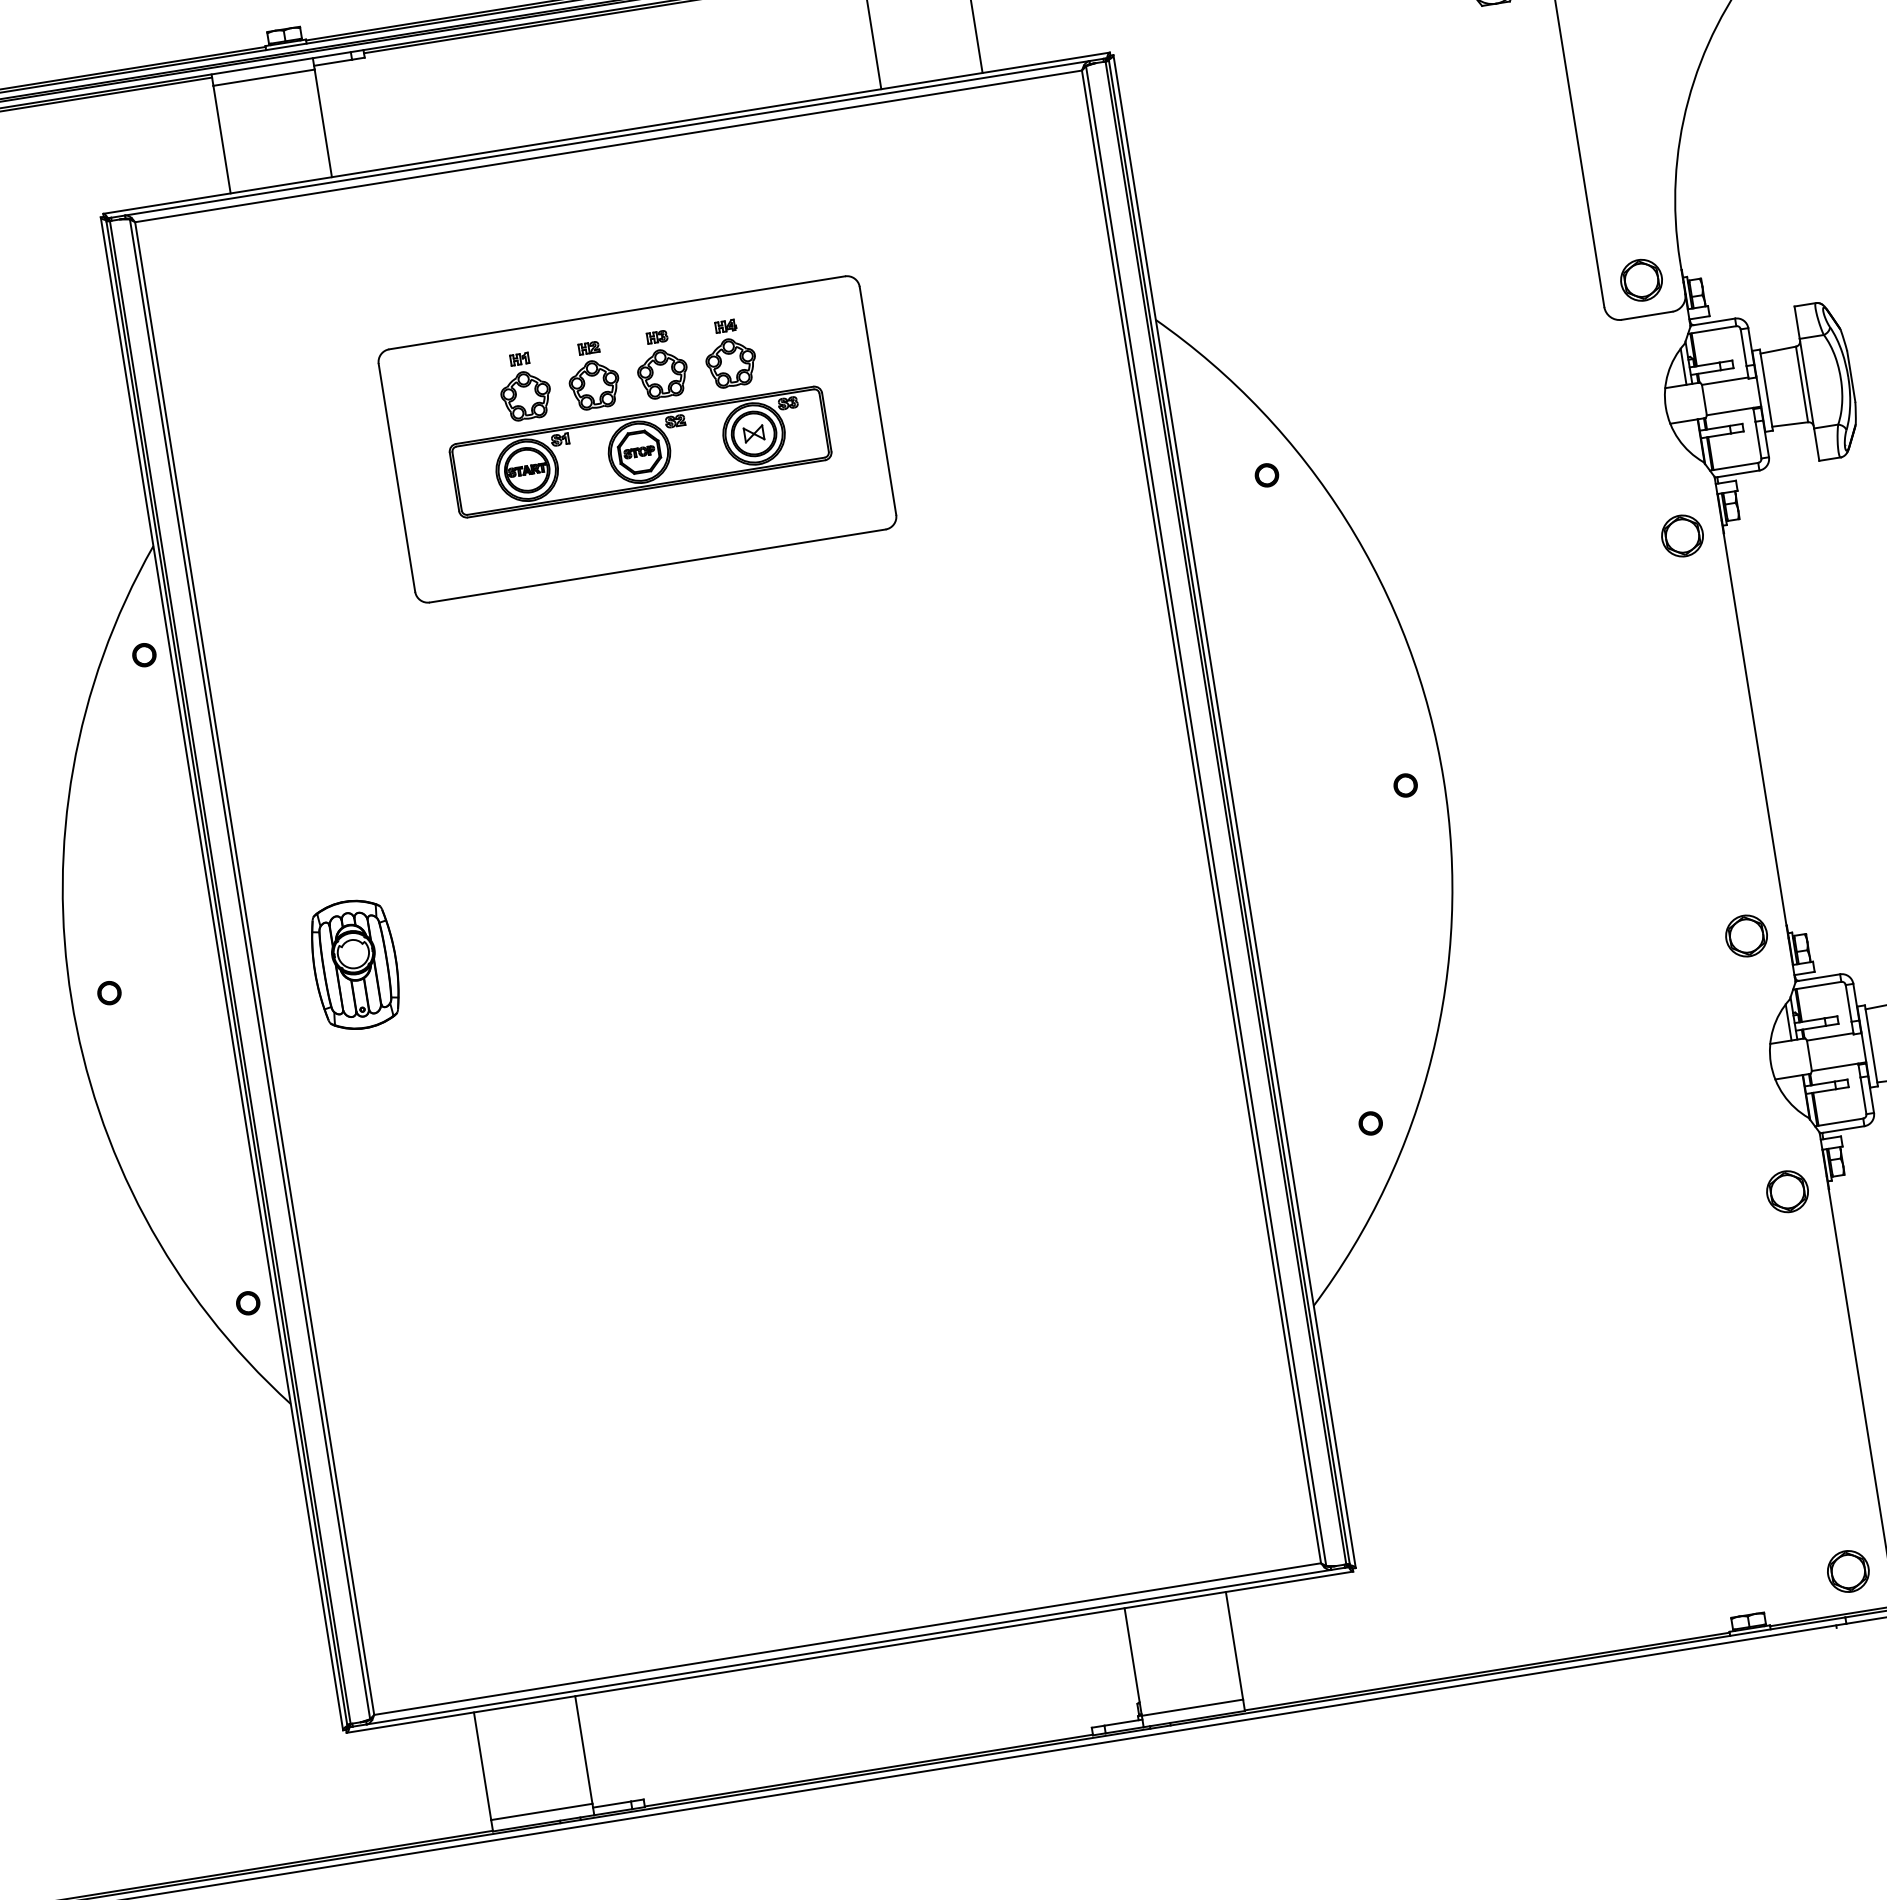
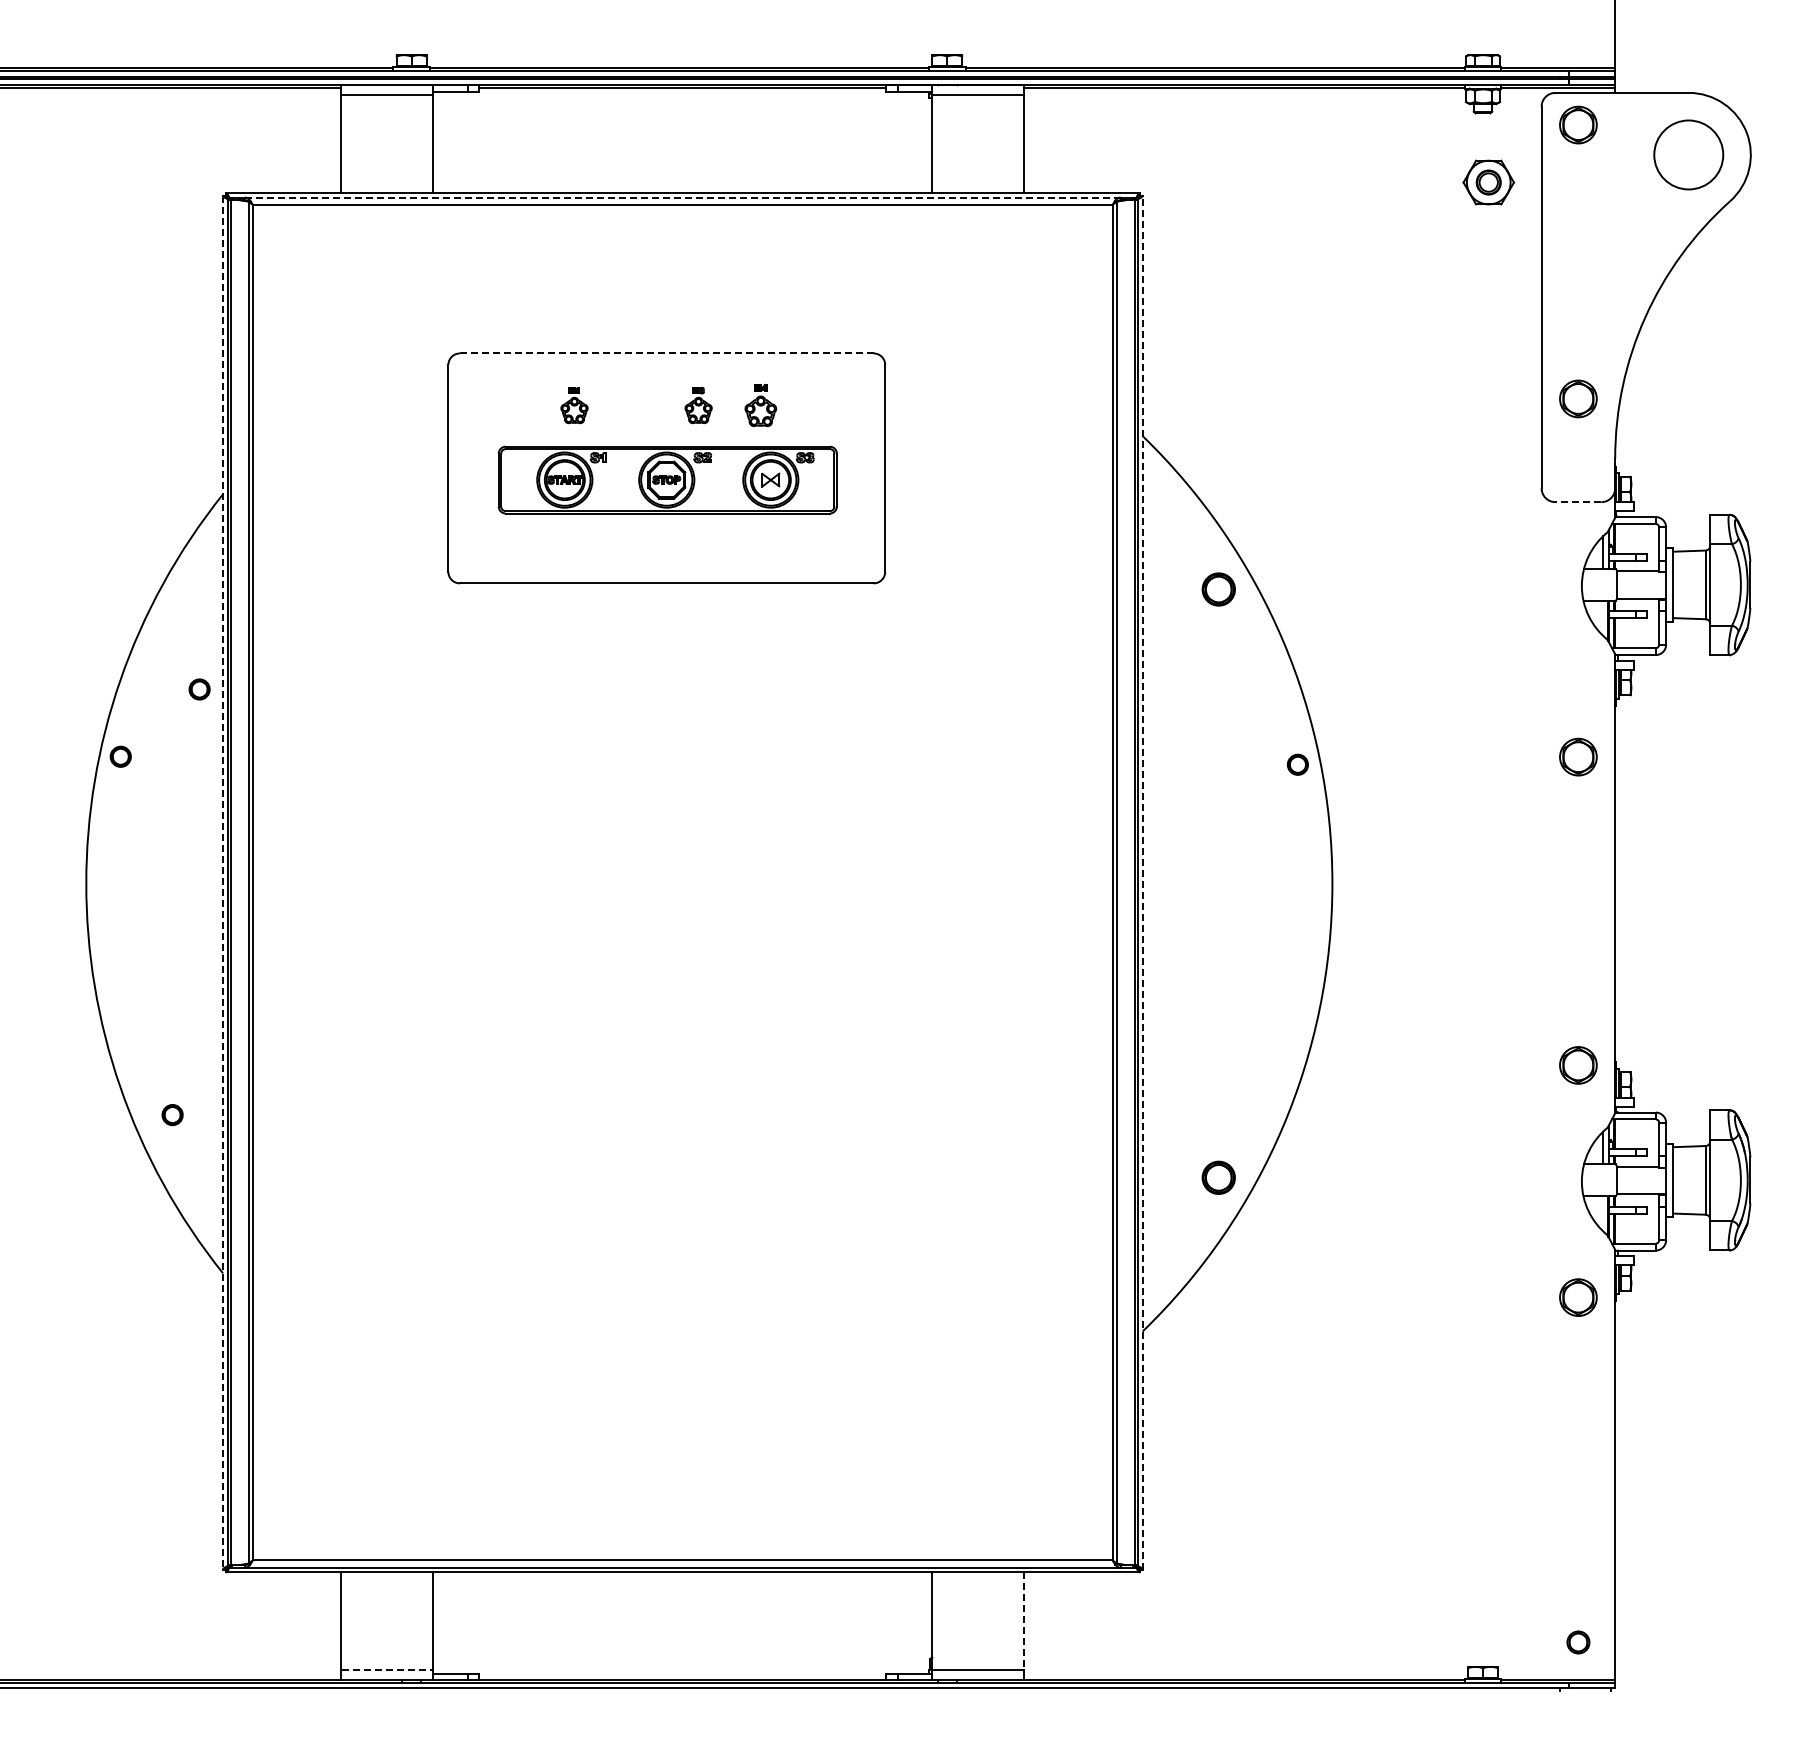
line: (606, 138) -> (682, 197), solid -> dashed
part: (1641, 279) -> (1578, 398), moved
line: (616, 312) -> (666, 353), solid -> dashed
line: (1647, 316) -> (1578, 502), solid -> dashed
part: (729, 353) -> (760, 405), size x0.7
part: (661, 364) -> (698, 405), size x0.6
part: (593, 375) -> (636, 405), removed
part: (524, 386) -> (574, 405), size x0.6
part: (1267, 475) -> (1219, 589), size x1.6
part: (1682, 535) -> (1578, 756), moved
part: (144, 655) -> (199, 689), moved
part: (1405, 785) -> (1297, 764), moved
line: (1234, 811) -> (1142, 882), solid -> dashed
part: (355, 964) -> (342, 893), removed
line: (222, 973) -> (223, 882), solid -> dashed
part: (109, 992) -> (120, 756), moved
part: (1371, 1123) -> (1219, 1178), size x1.6
part: (248, 1303) -> (172, 1115), moved
part: (1848, 1571) -> (1578, 1642), size x0.6
line: (1234, 1646) -> (1024, 1621), solid -> dashed
line: (541, 1812) -> (387, 1670), solid -> dashed

